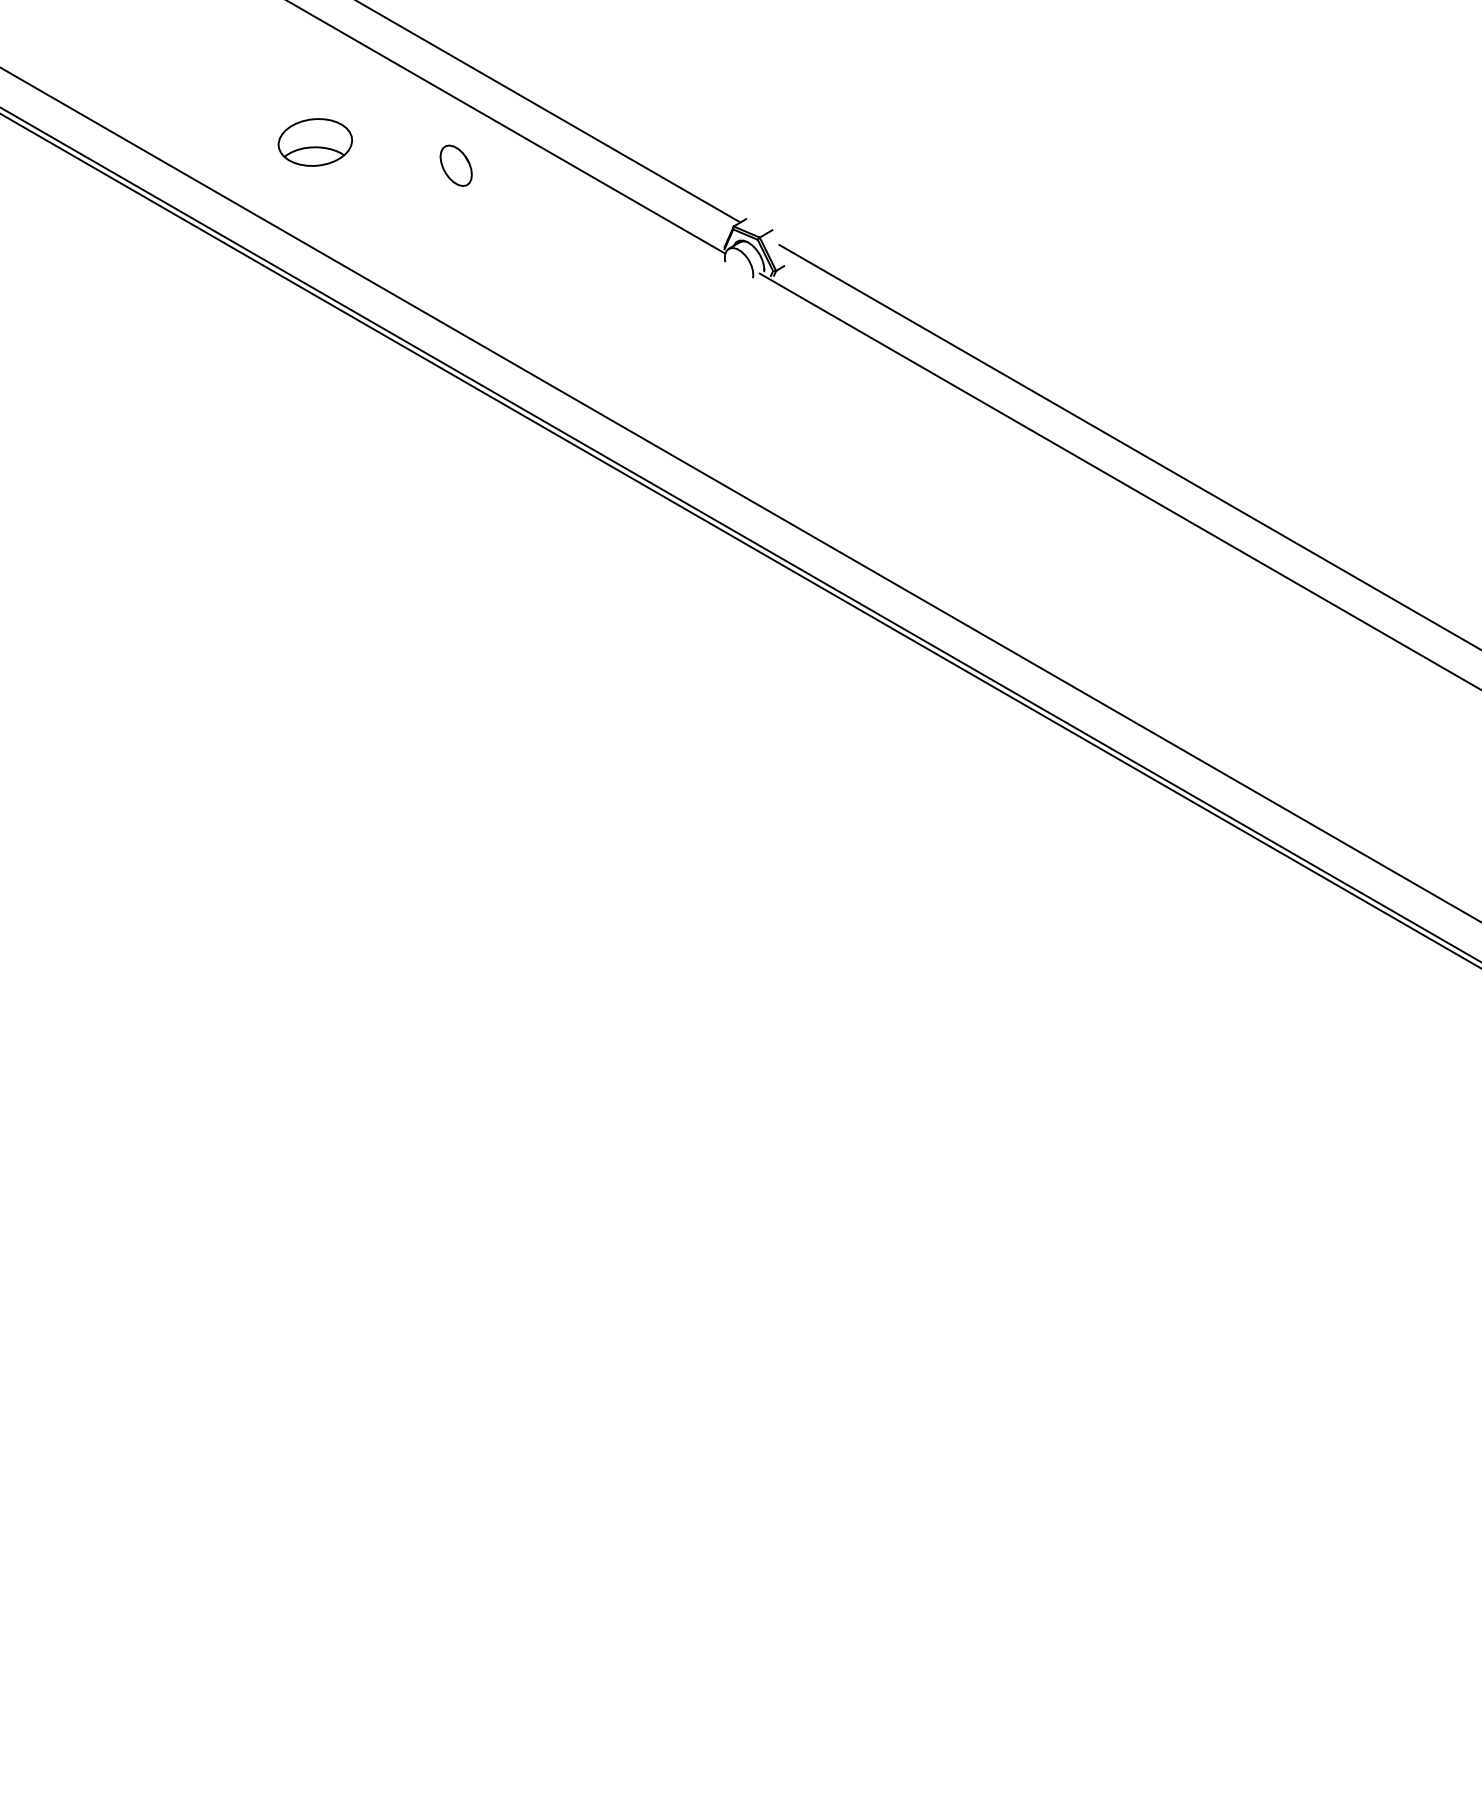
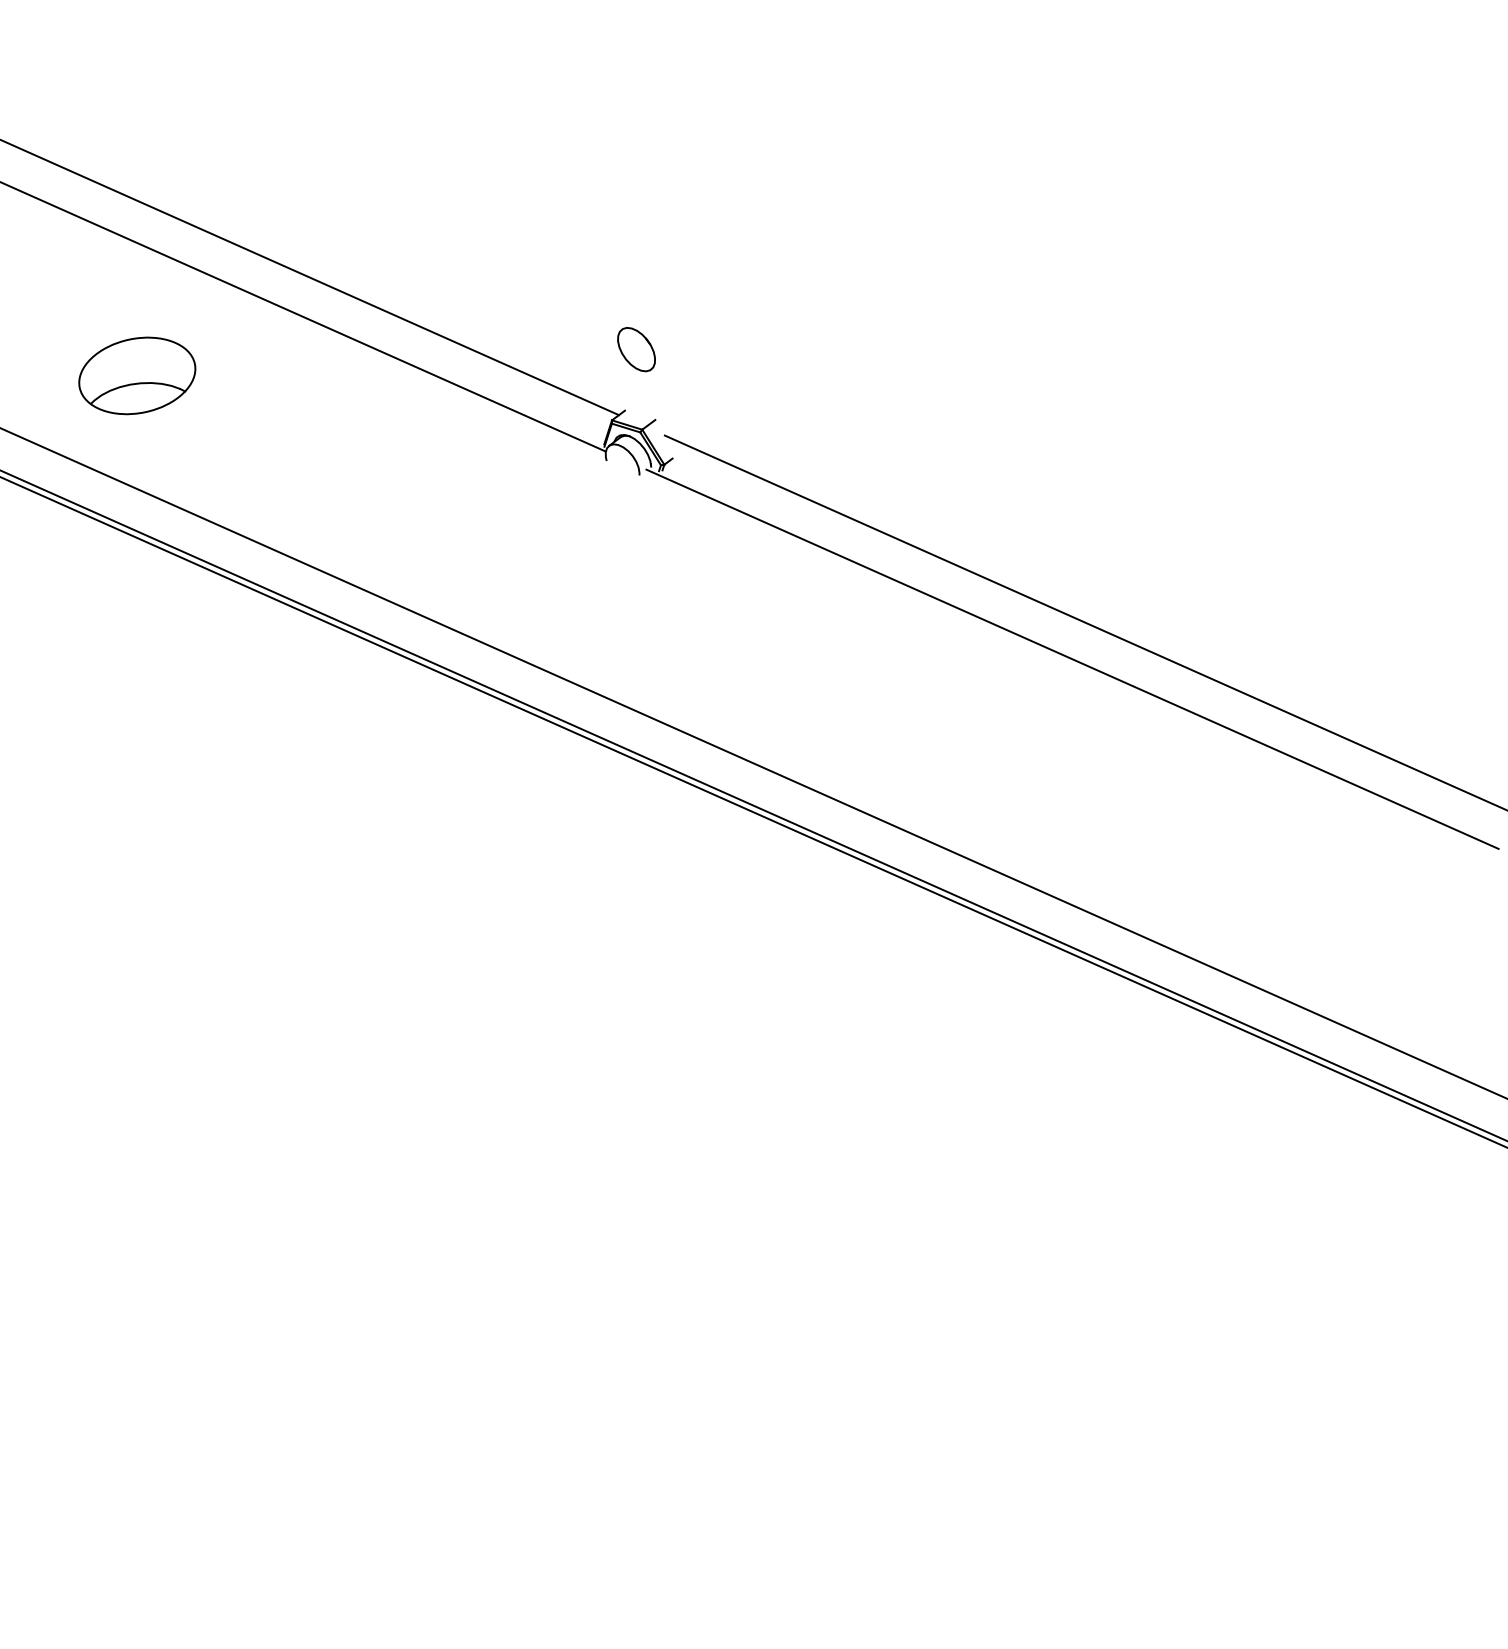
part: (315, 142) -> (137, 375), size x1.43
part: (455, 165) -> (635, 349), moved

